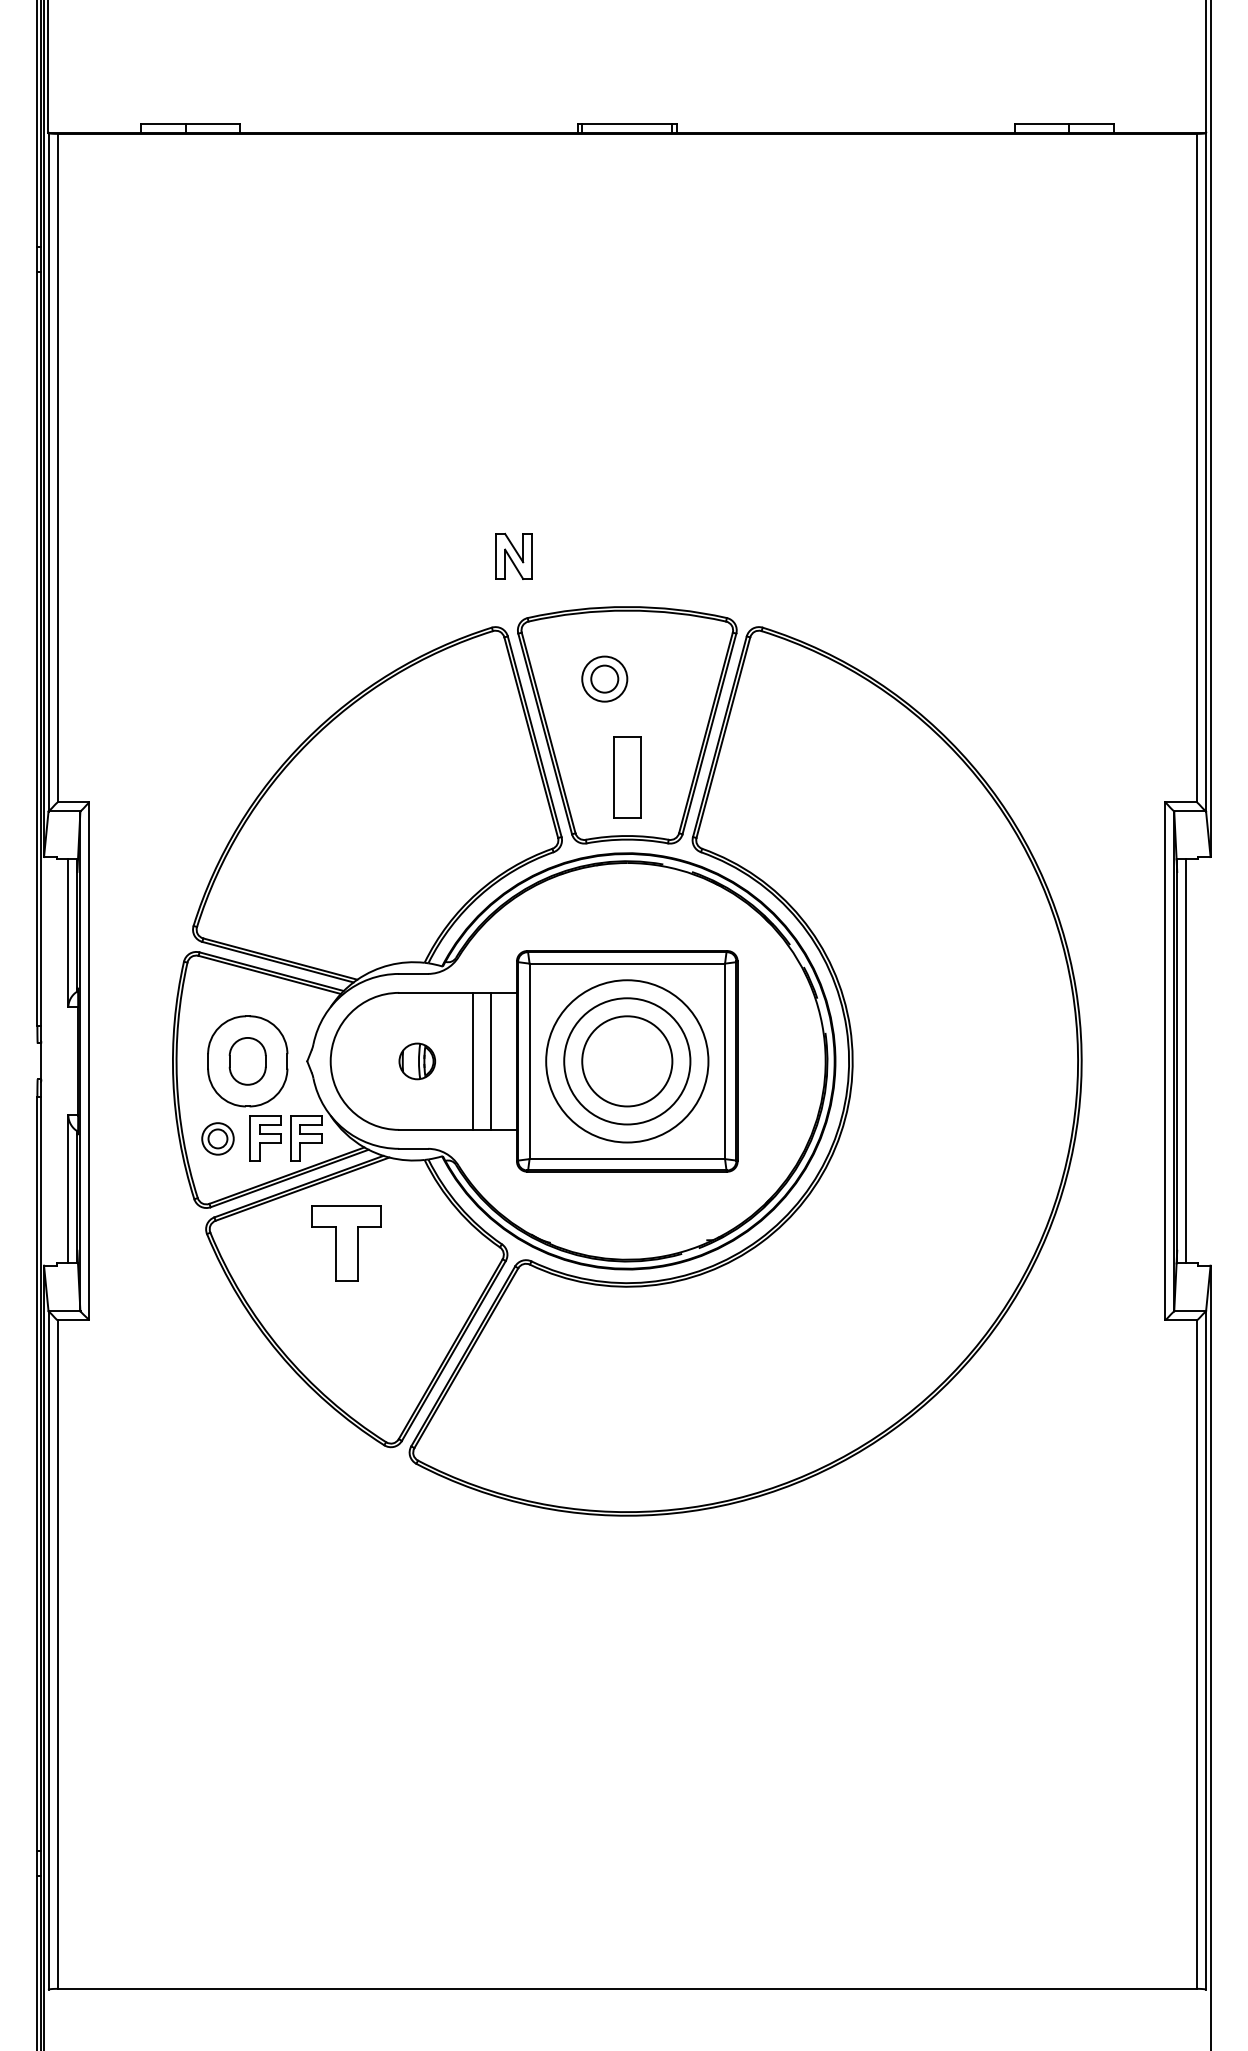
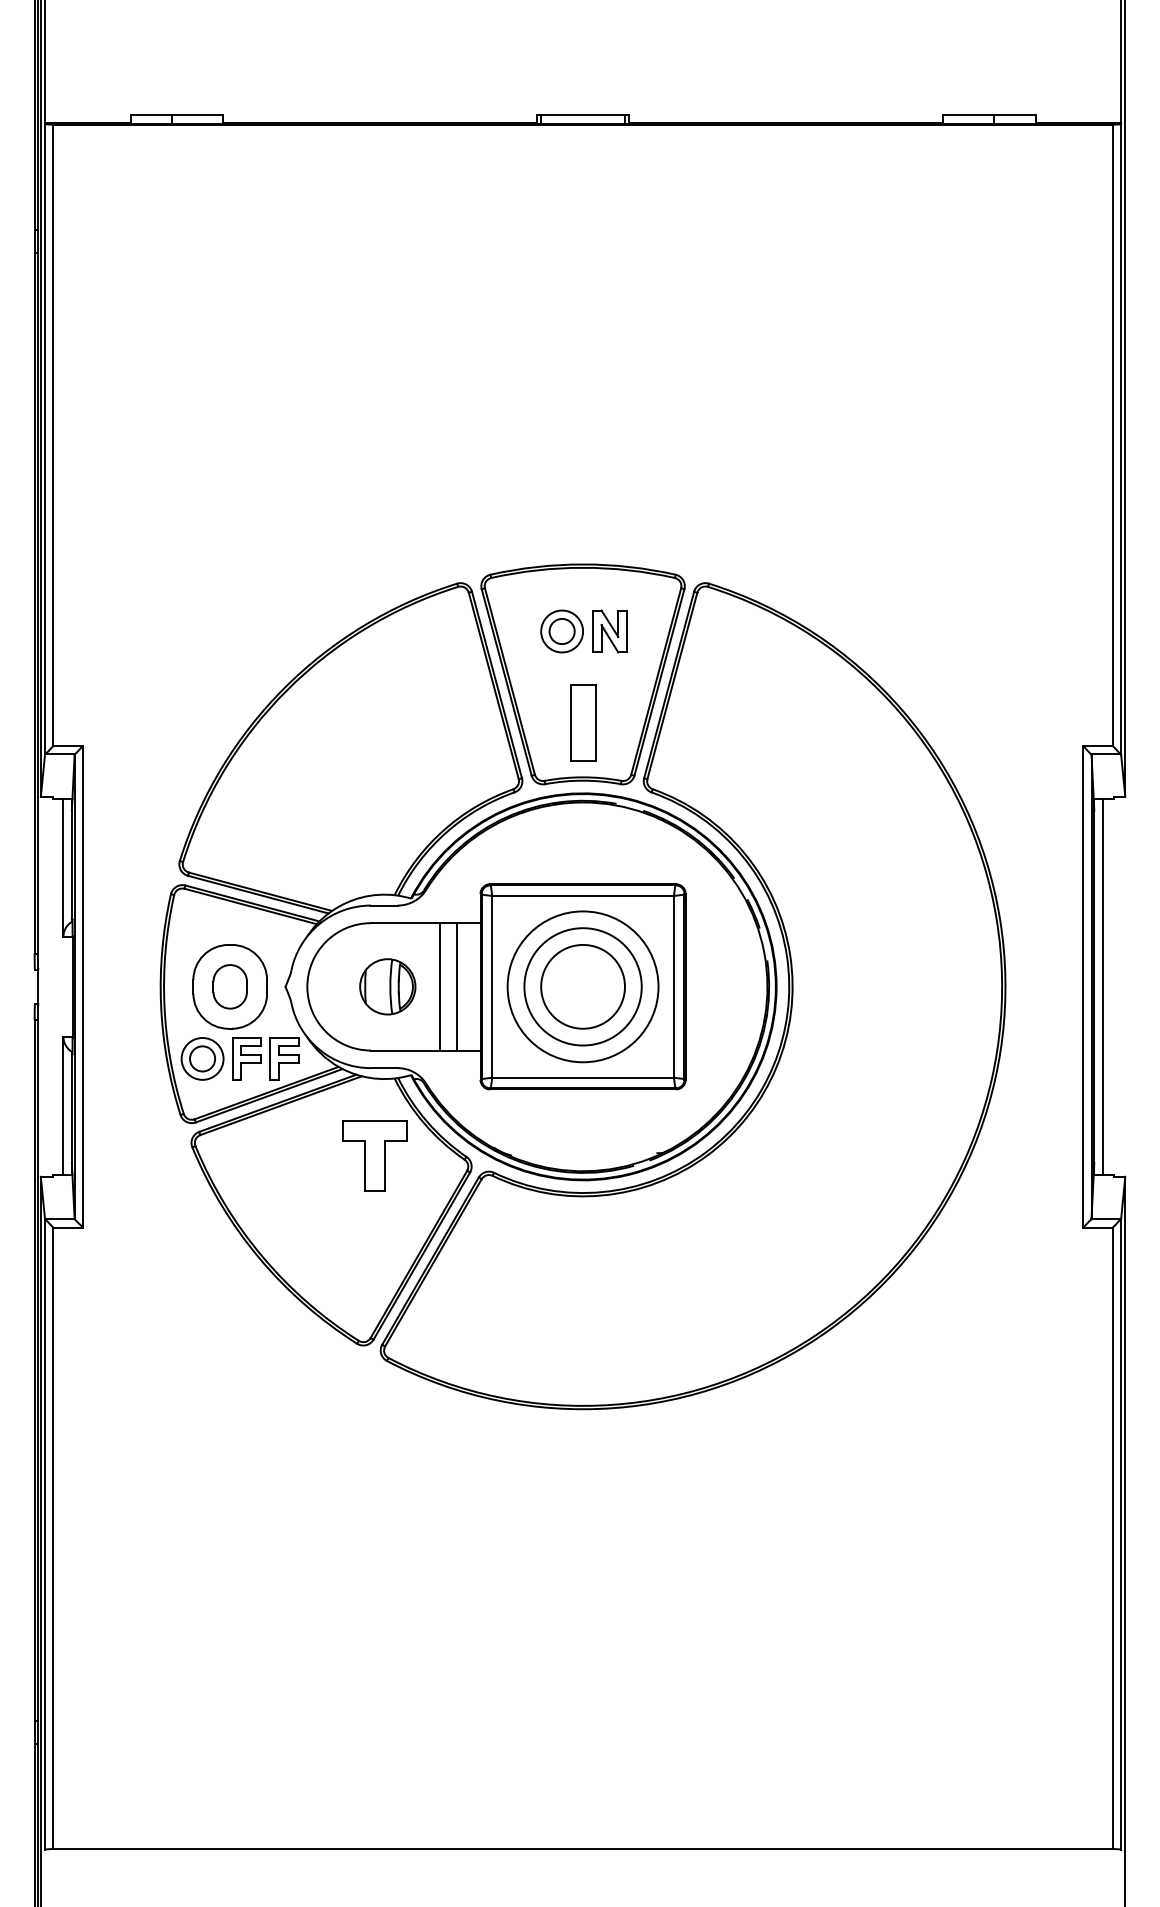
part: (513, 556) -> (609, 631), moved
part: (416, 1060) -> (387, 986), size x1.67
part: (217, 1138) -> (202, 1058), size x1.43
part: (345, 1242) -> (374, 1155), moved

